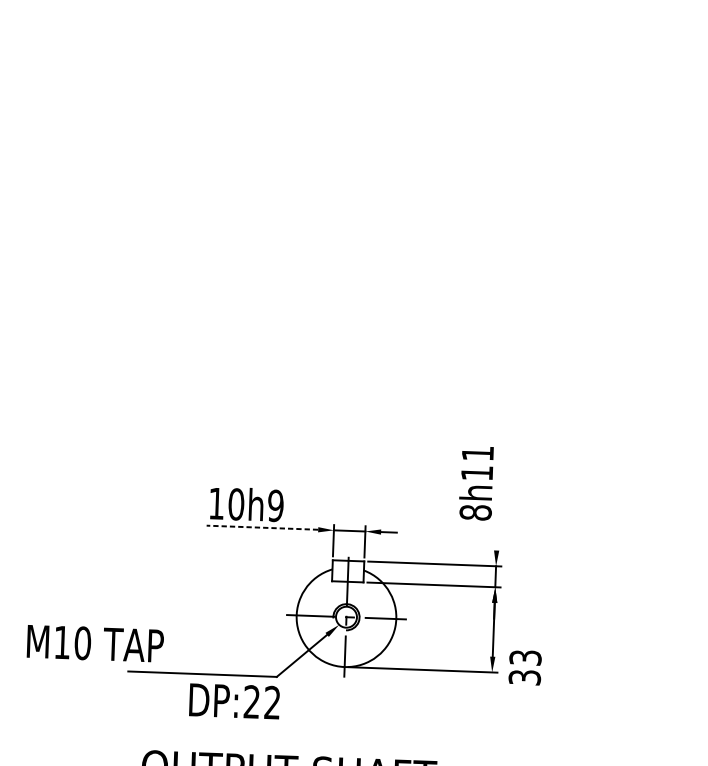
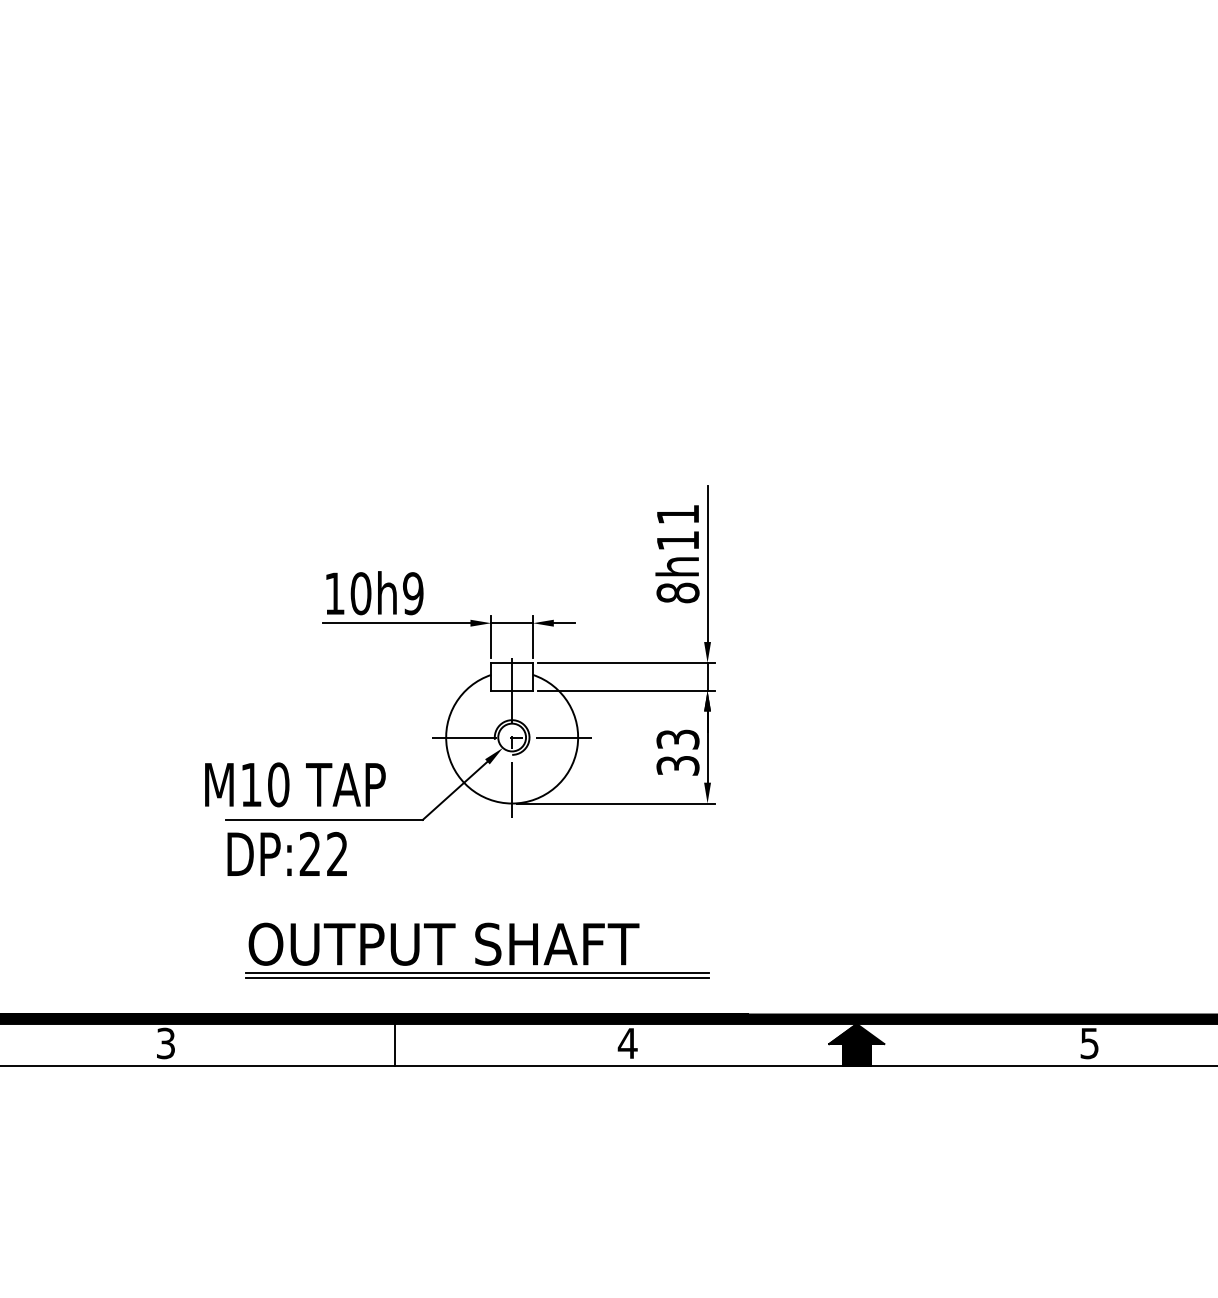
line: (498, 492) -> (707, 564), added
line: (262, 527) -> (396, 623), dashed -> solid
text: (95, 643) -> (295, 784), moved
text: (524, 667) -> (677, 752), moved
text: (234, 700) -> (286, 853), moved

